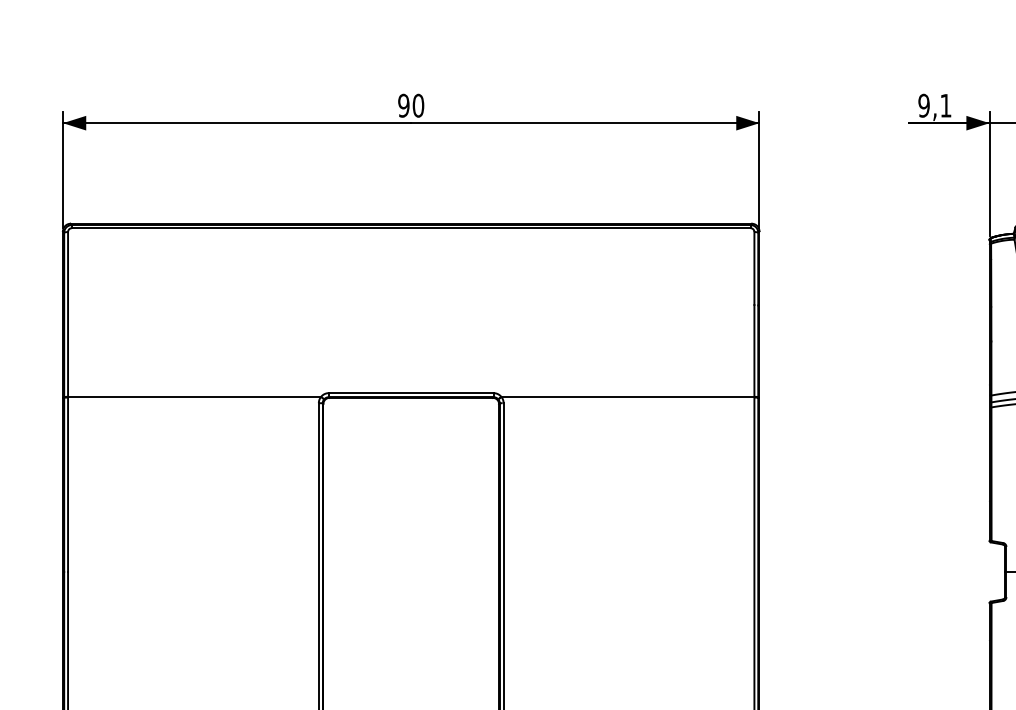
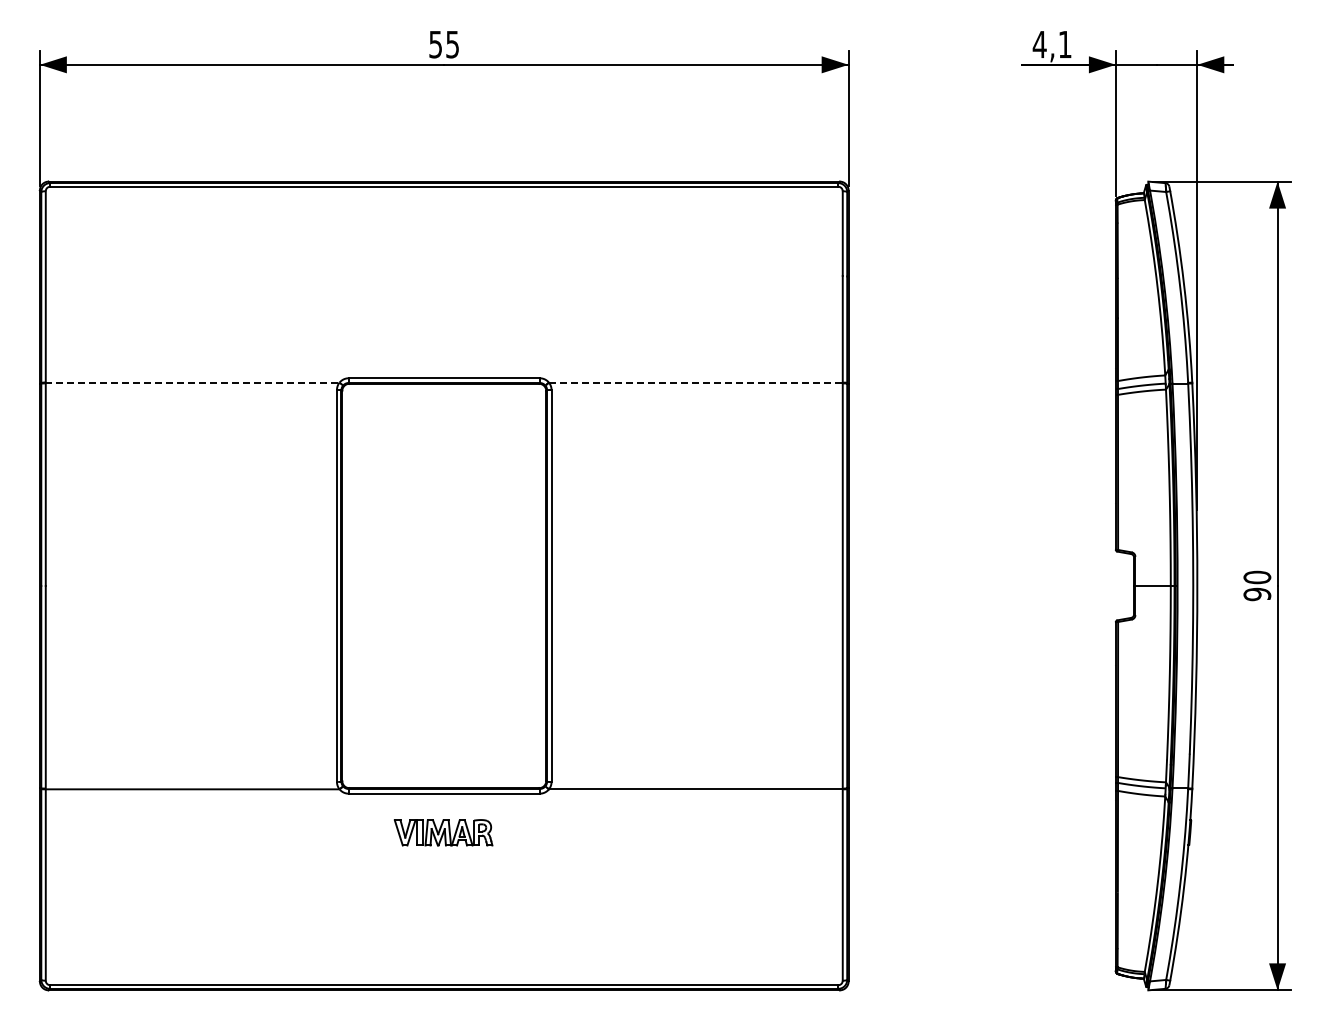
text: (411, 105) -> (444, 44), 90 -> 55
text: (923, 105) -> (1039, 44), 9,1 -> 4,1
line: (194, 396) -> (192, 382), solid -> dashed
line: (628, 396) -> (696, 382), solid -> dashed

